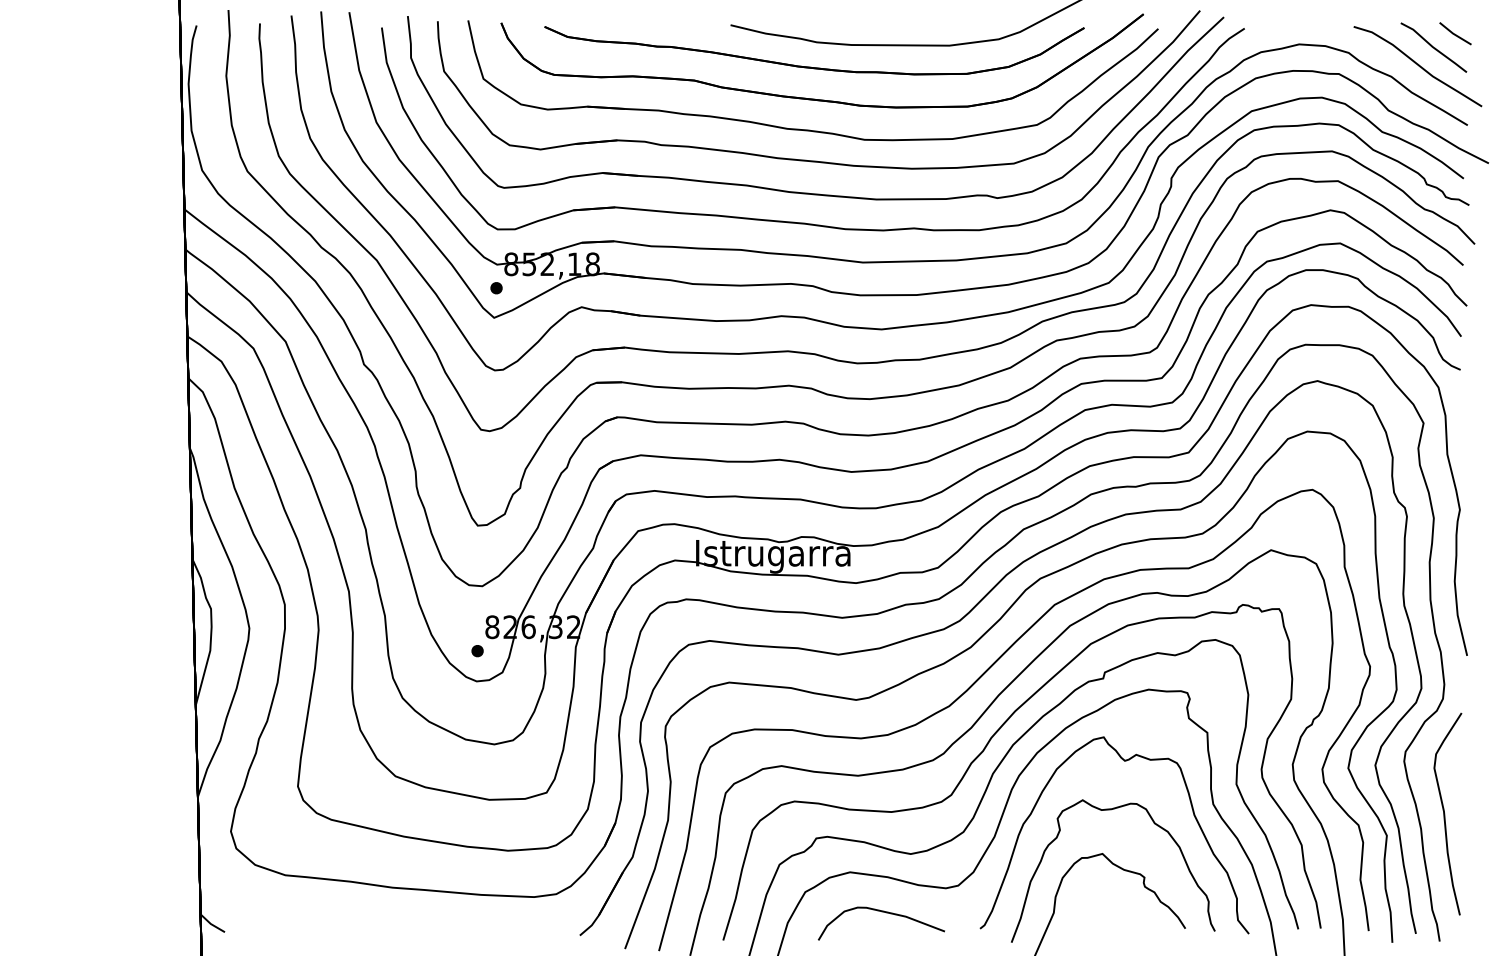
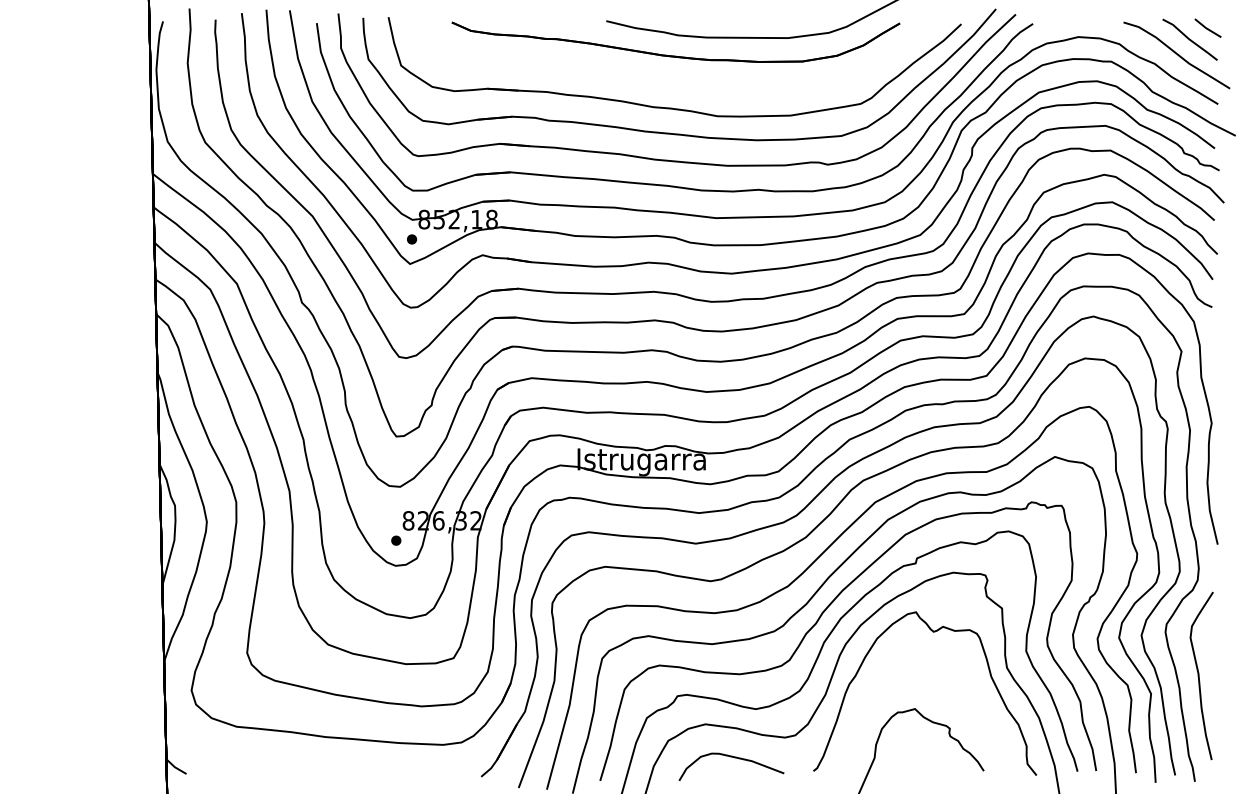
part: (814, 98) -> (675, 81), removed
part: (1111, 810) -> (922, 673), removed

